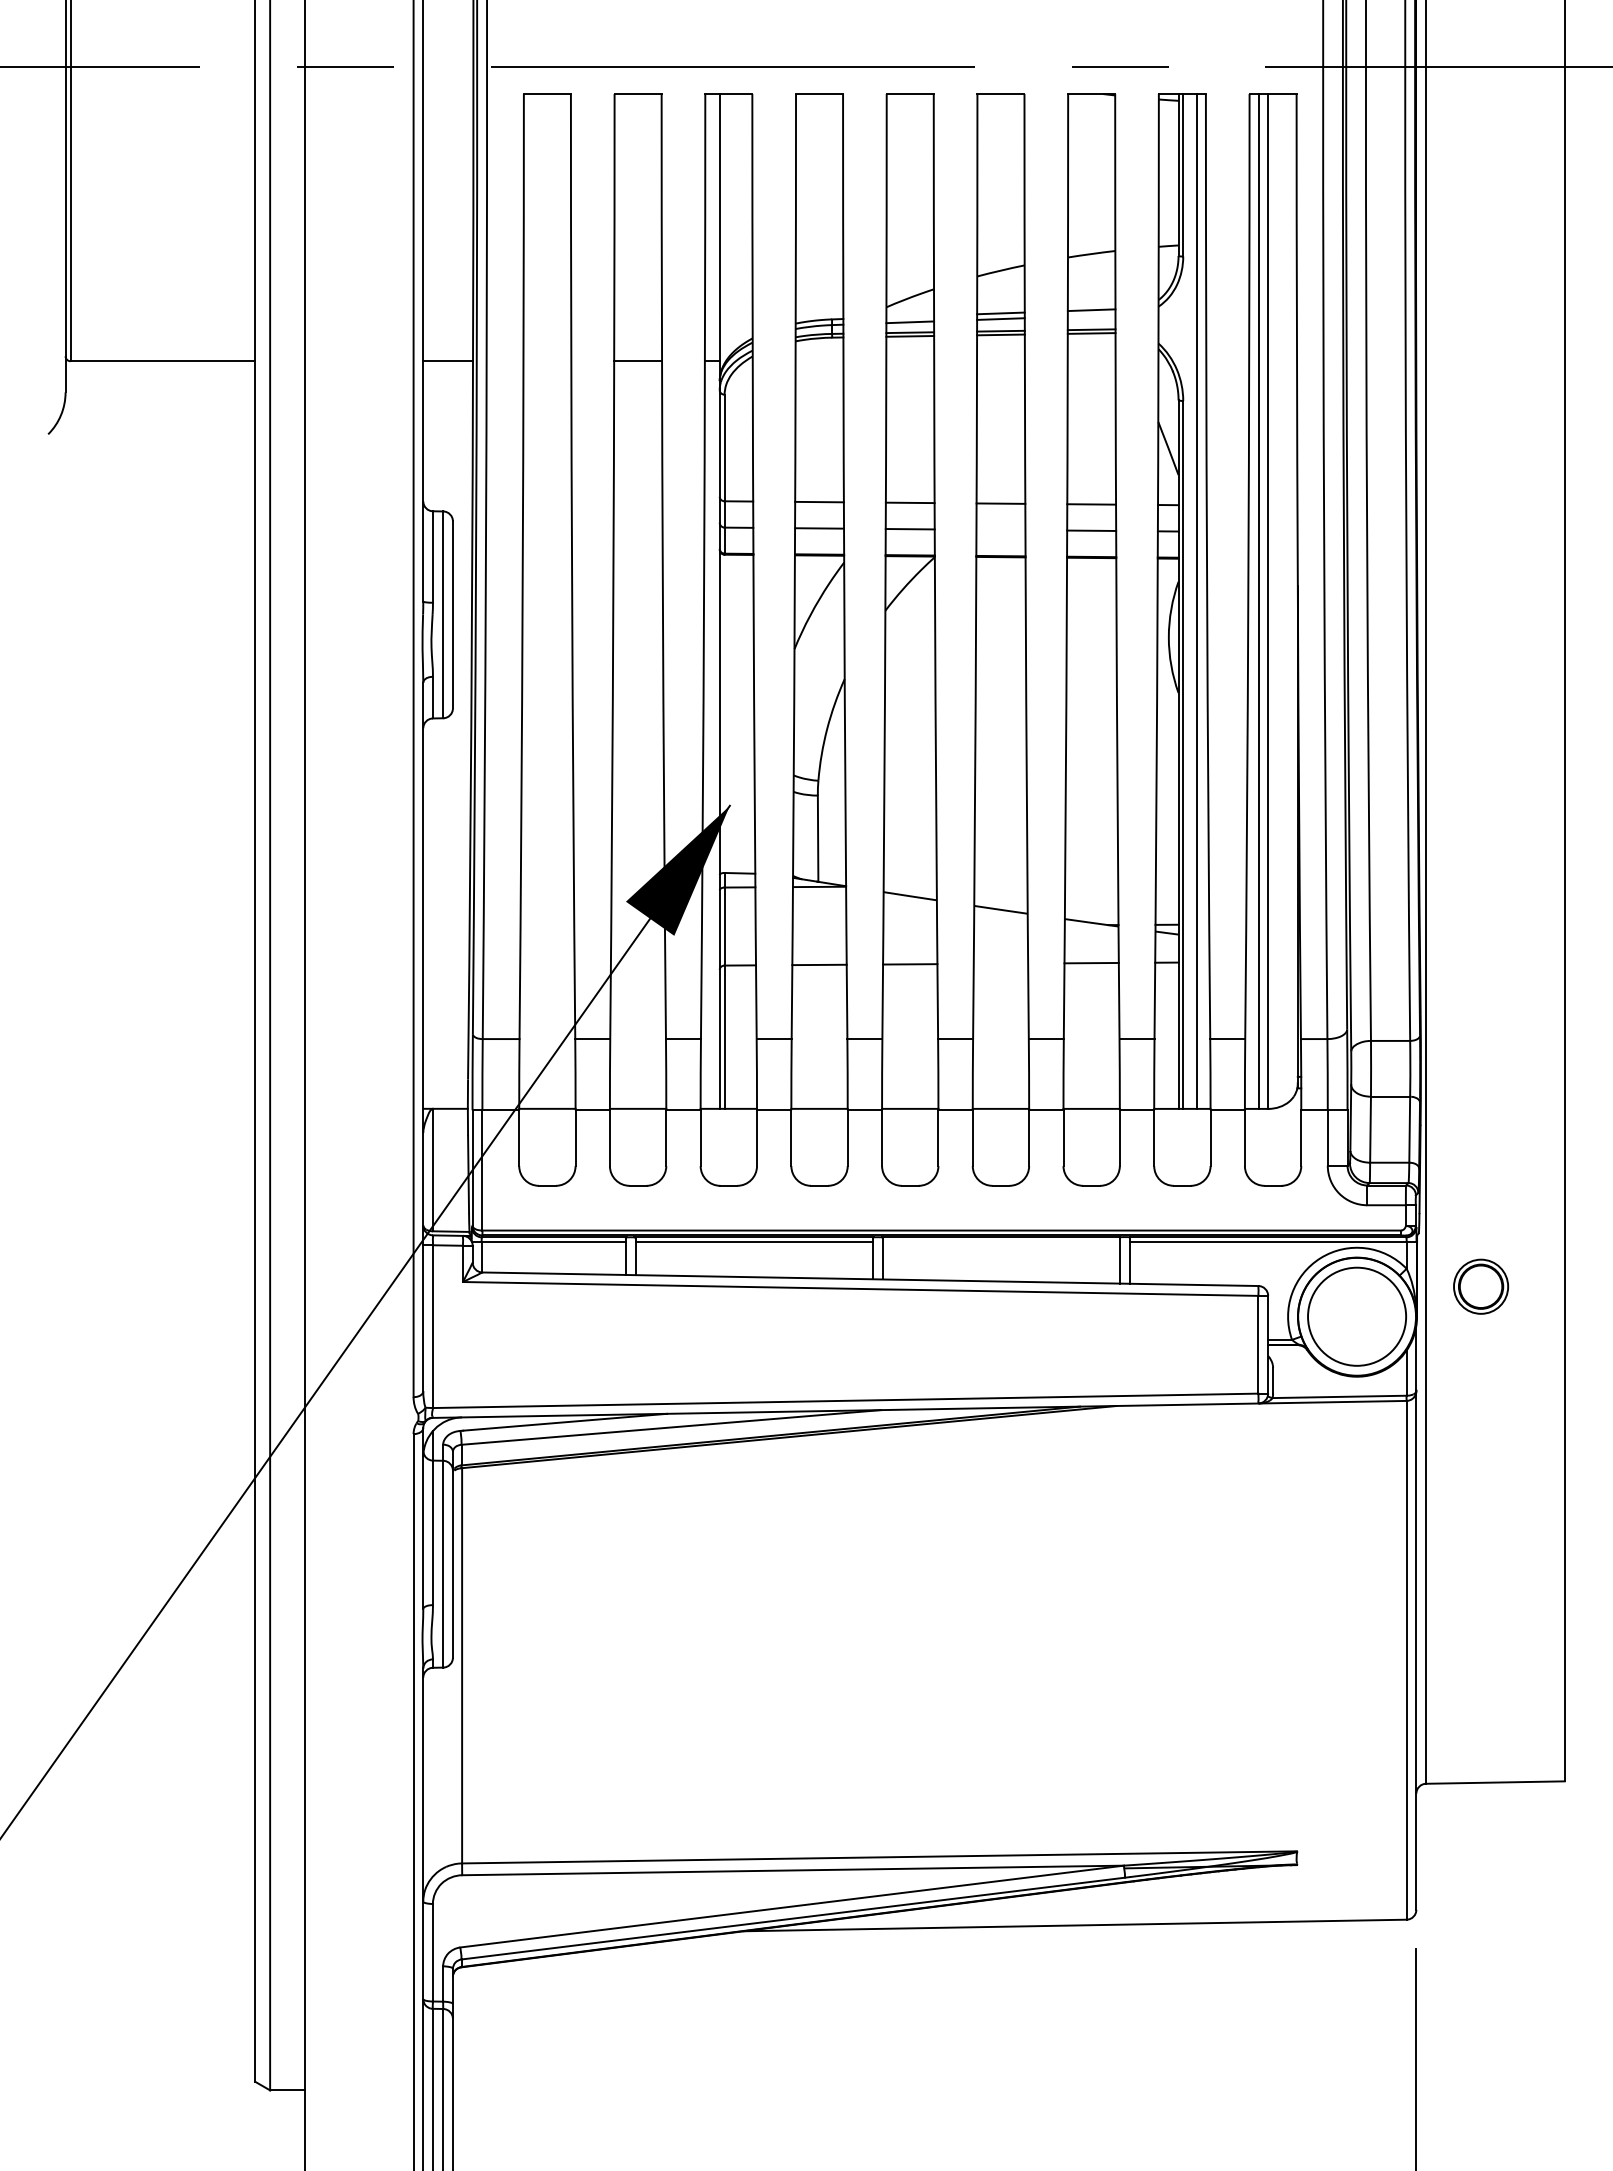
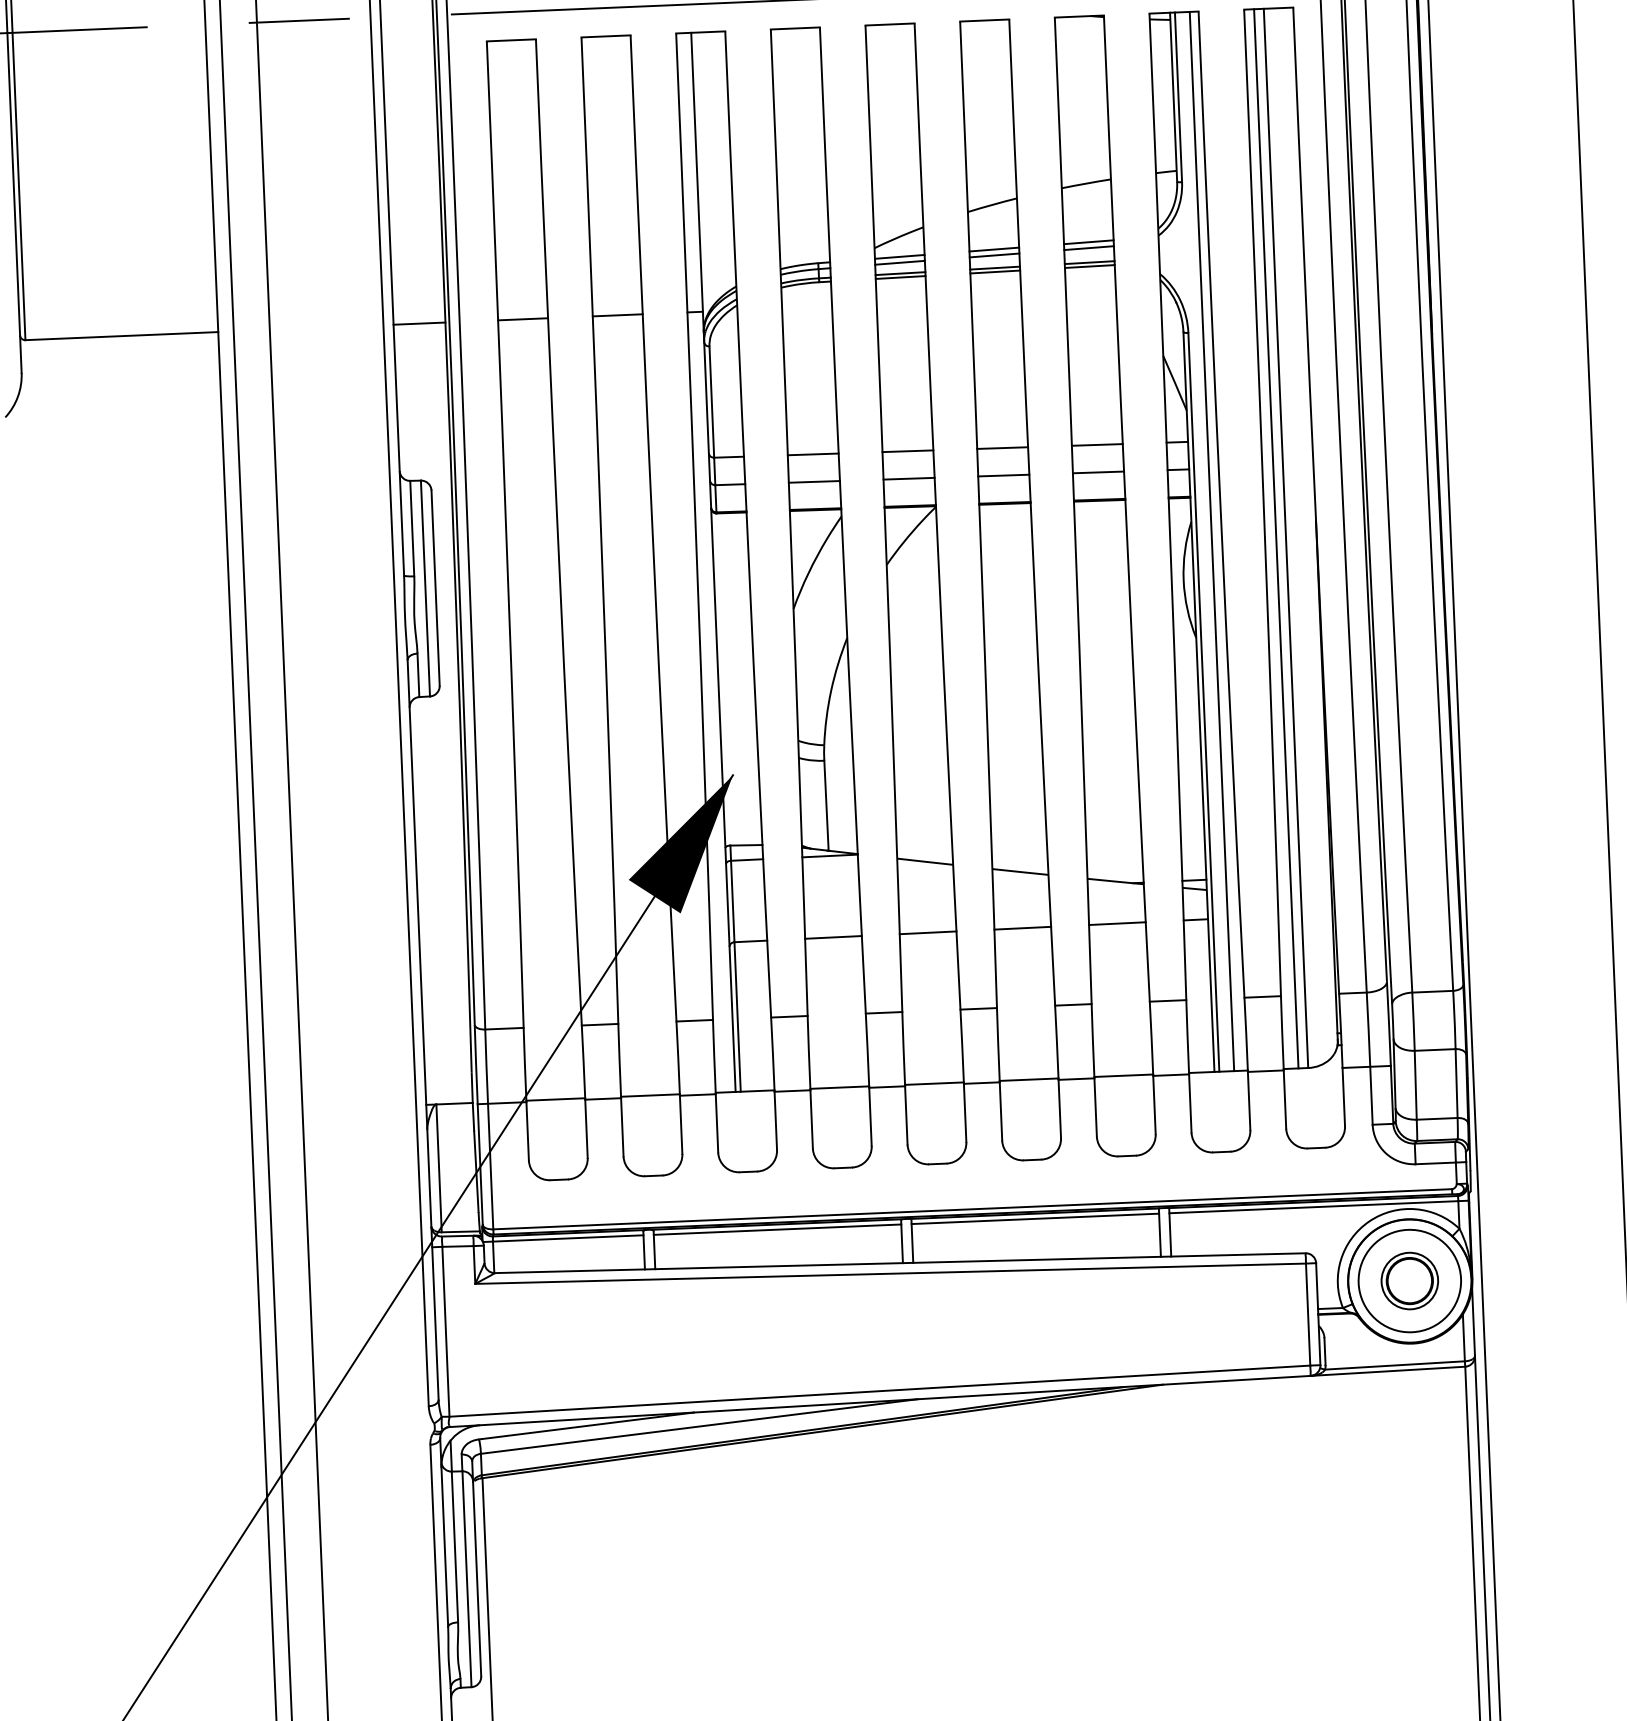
line: (1091, 315) -> (1088, 247), added
line: (910, 316) -> (900, 256), added
line: (547, 361) -> (523, 319), added
line: (1000, 529) -> (1003, 475), added
line: (1000, 963) -> (1022, 927), added
line: (1000, 1242) -> (1034, 1219), added
part: (1481, 1286) -> (1410, 1280), moved

